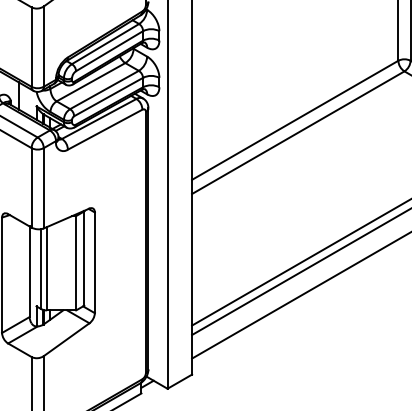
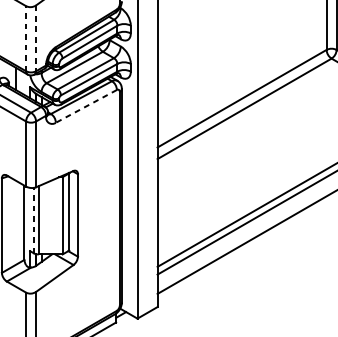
line: (31, 47) -> (26, 39), solid -> dashed
line: (43, 47) -> (35, 39), solid -> dashed
line: (104, 129) -> (85, 106), solid -> dashed
line: (40, 269) -> (33, 220), solid -> dashed

